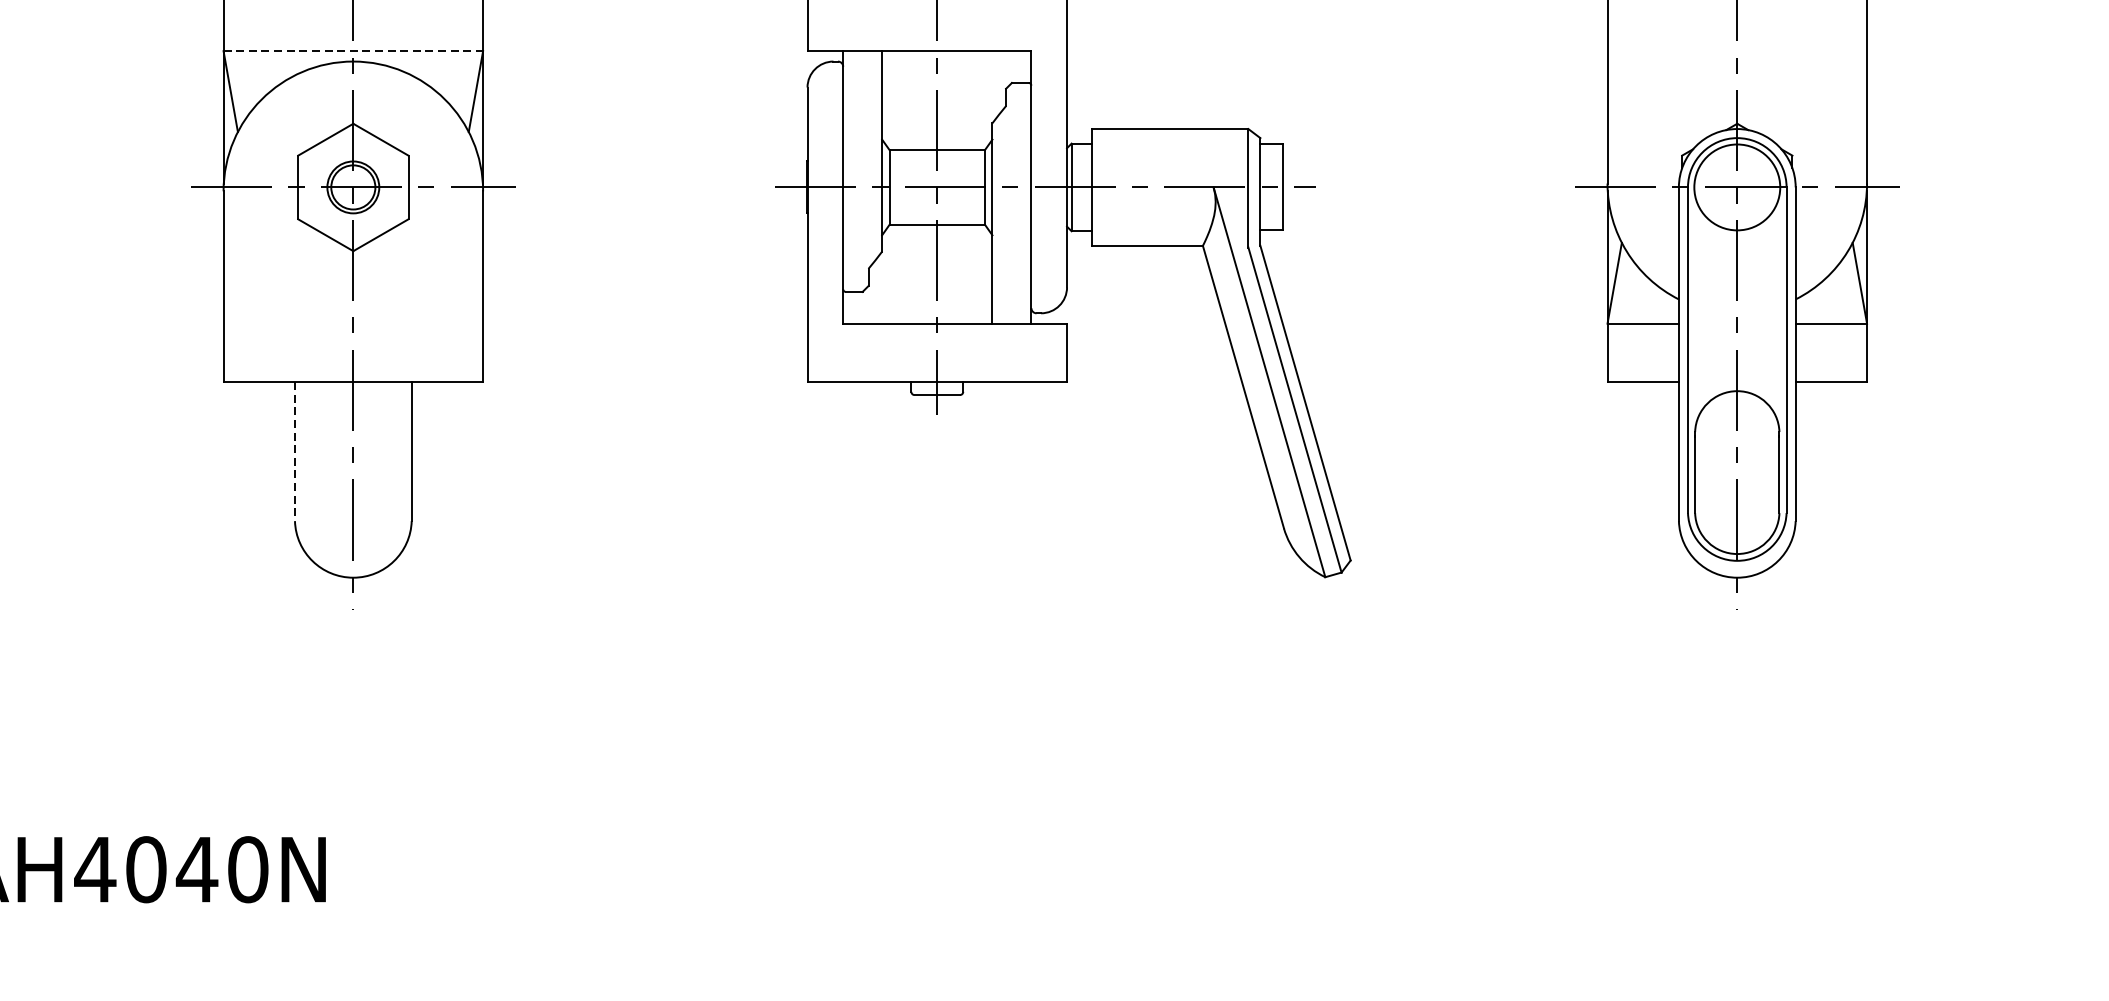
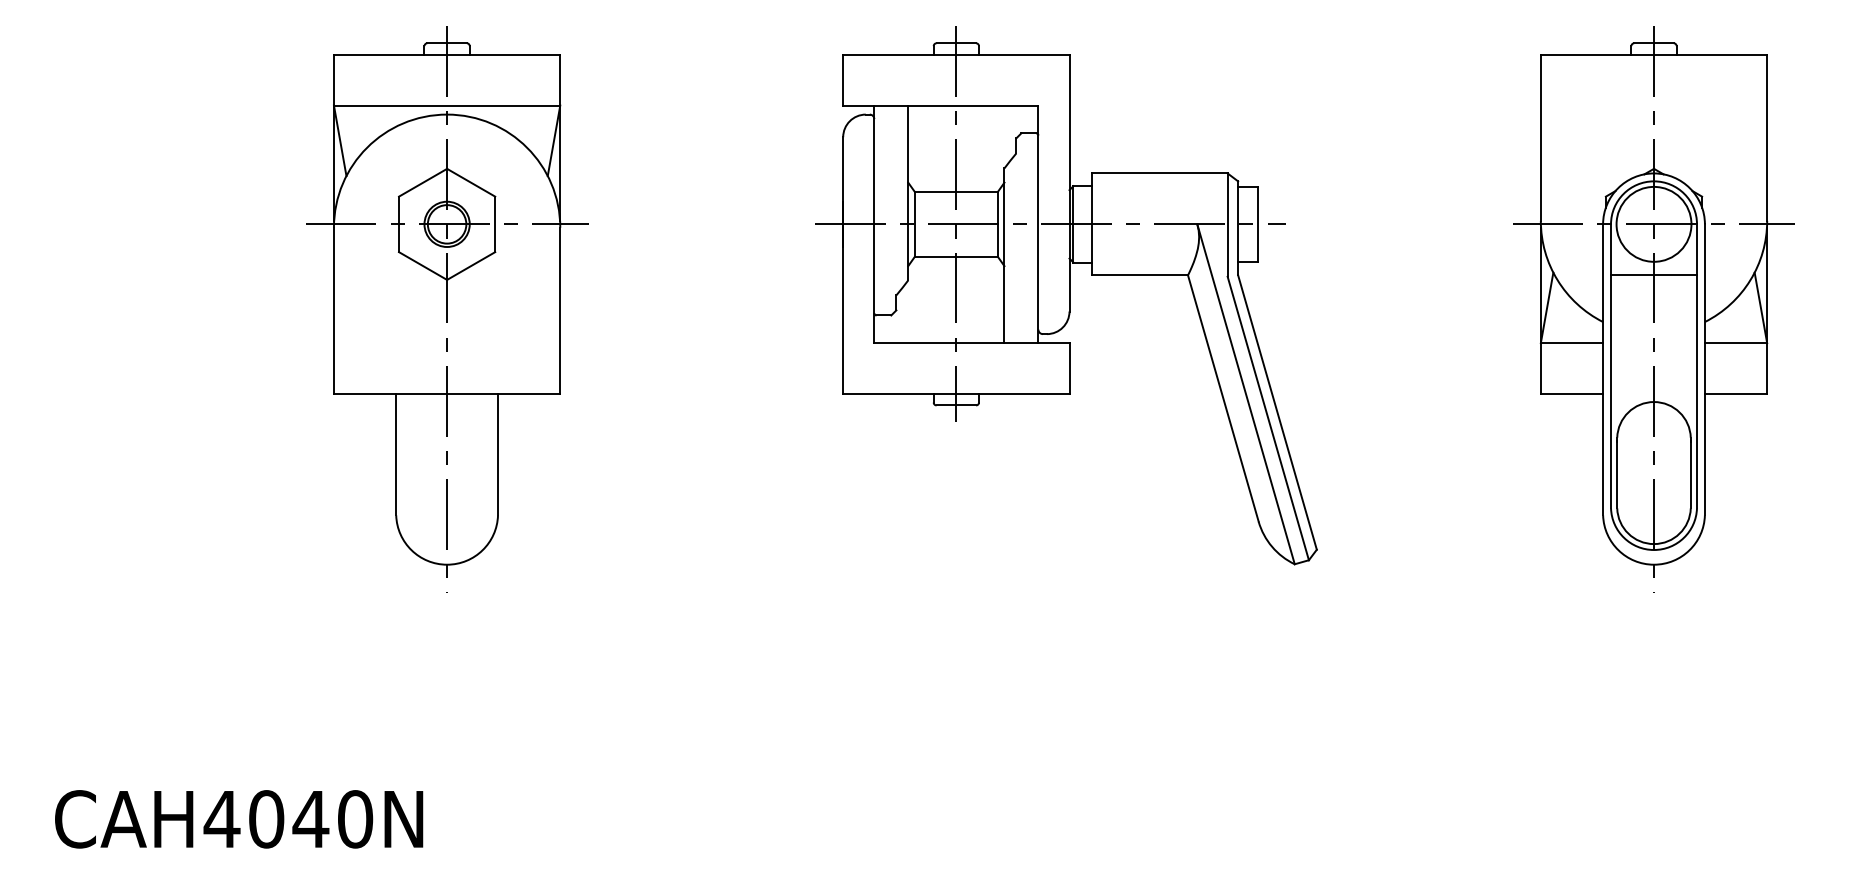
line: (353, 51) -> (447, 105), dashed -> solid
line: (1737, 246) -> (1654, 275), added
line: (295, 451) -> (396, 454), dashed -> solid

